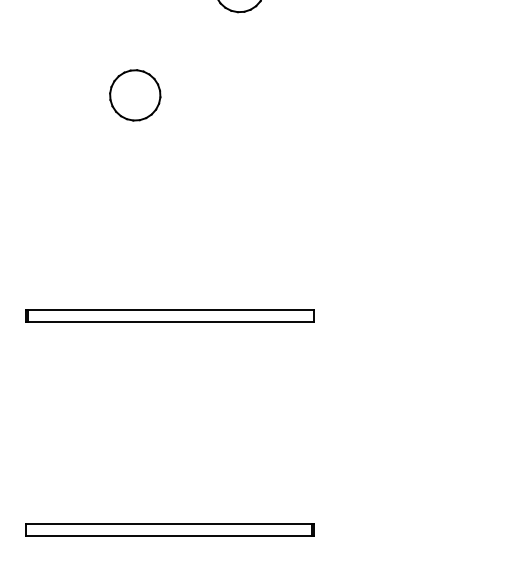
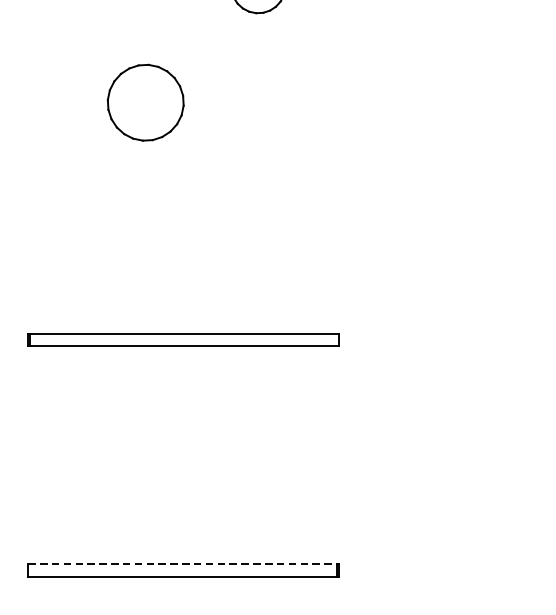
part: (135, 95) -> (146, 102), size x1.4
line: (169, 524) -> (182, 564), solid -> dashed

